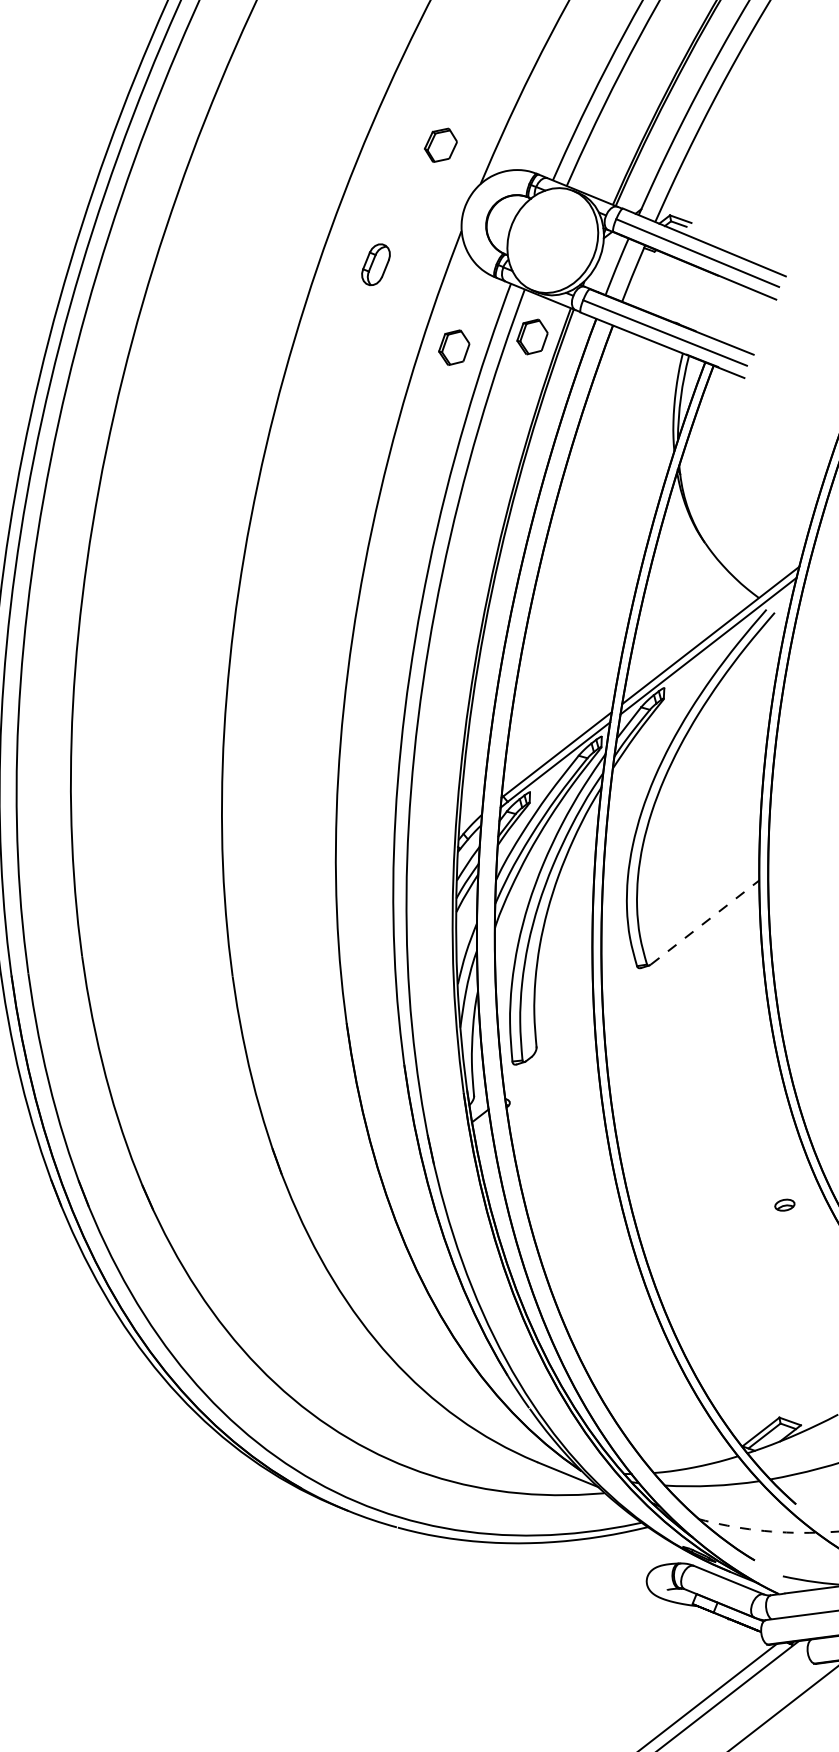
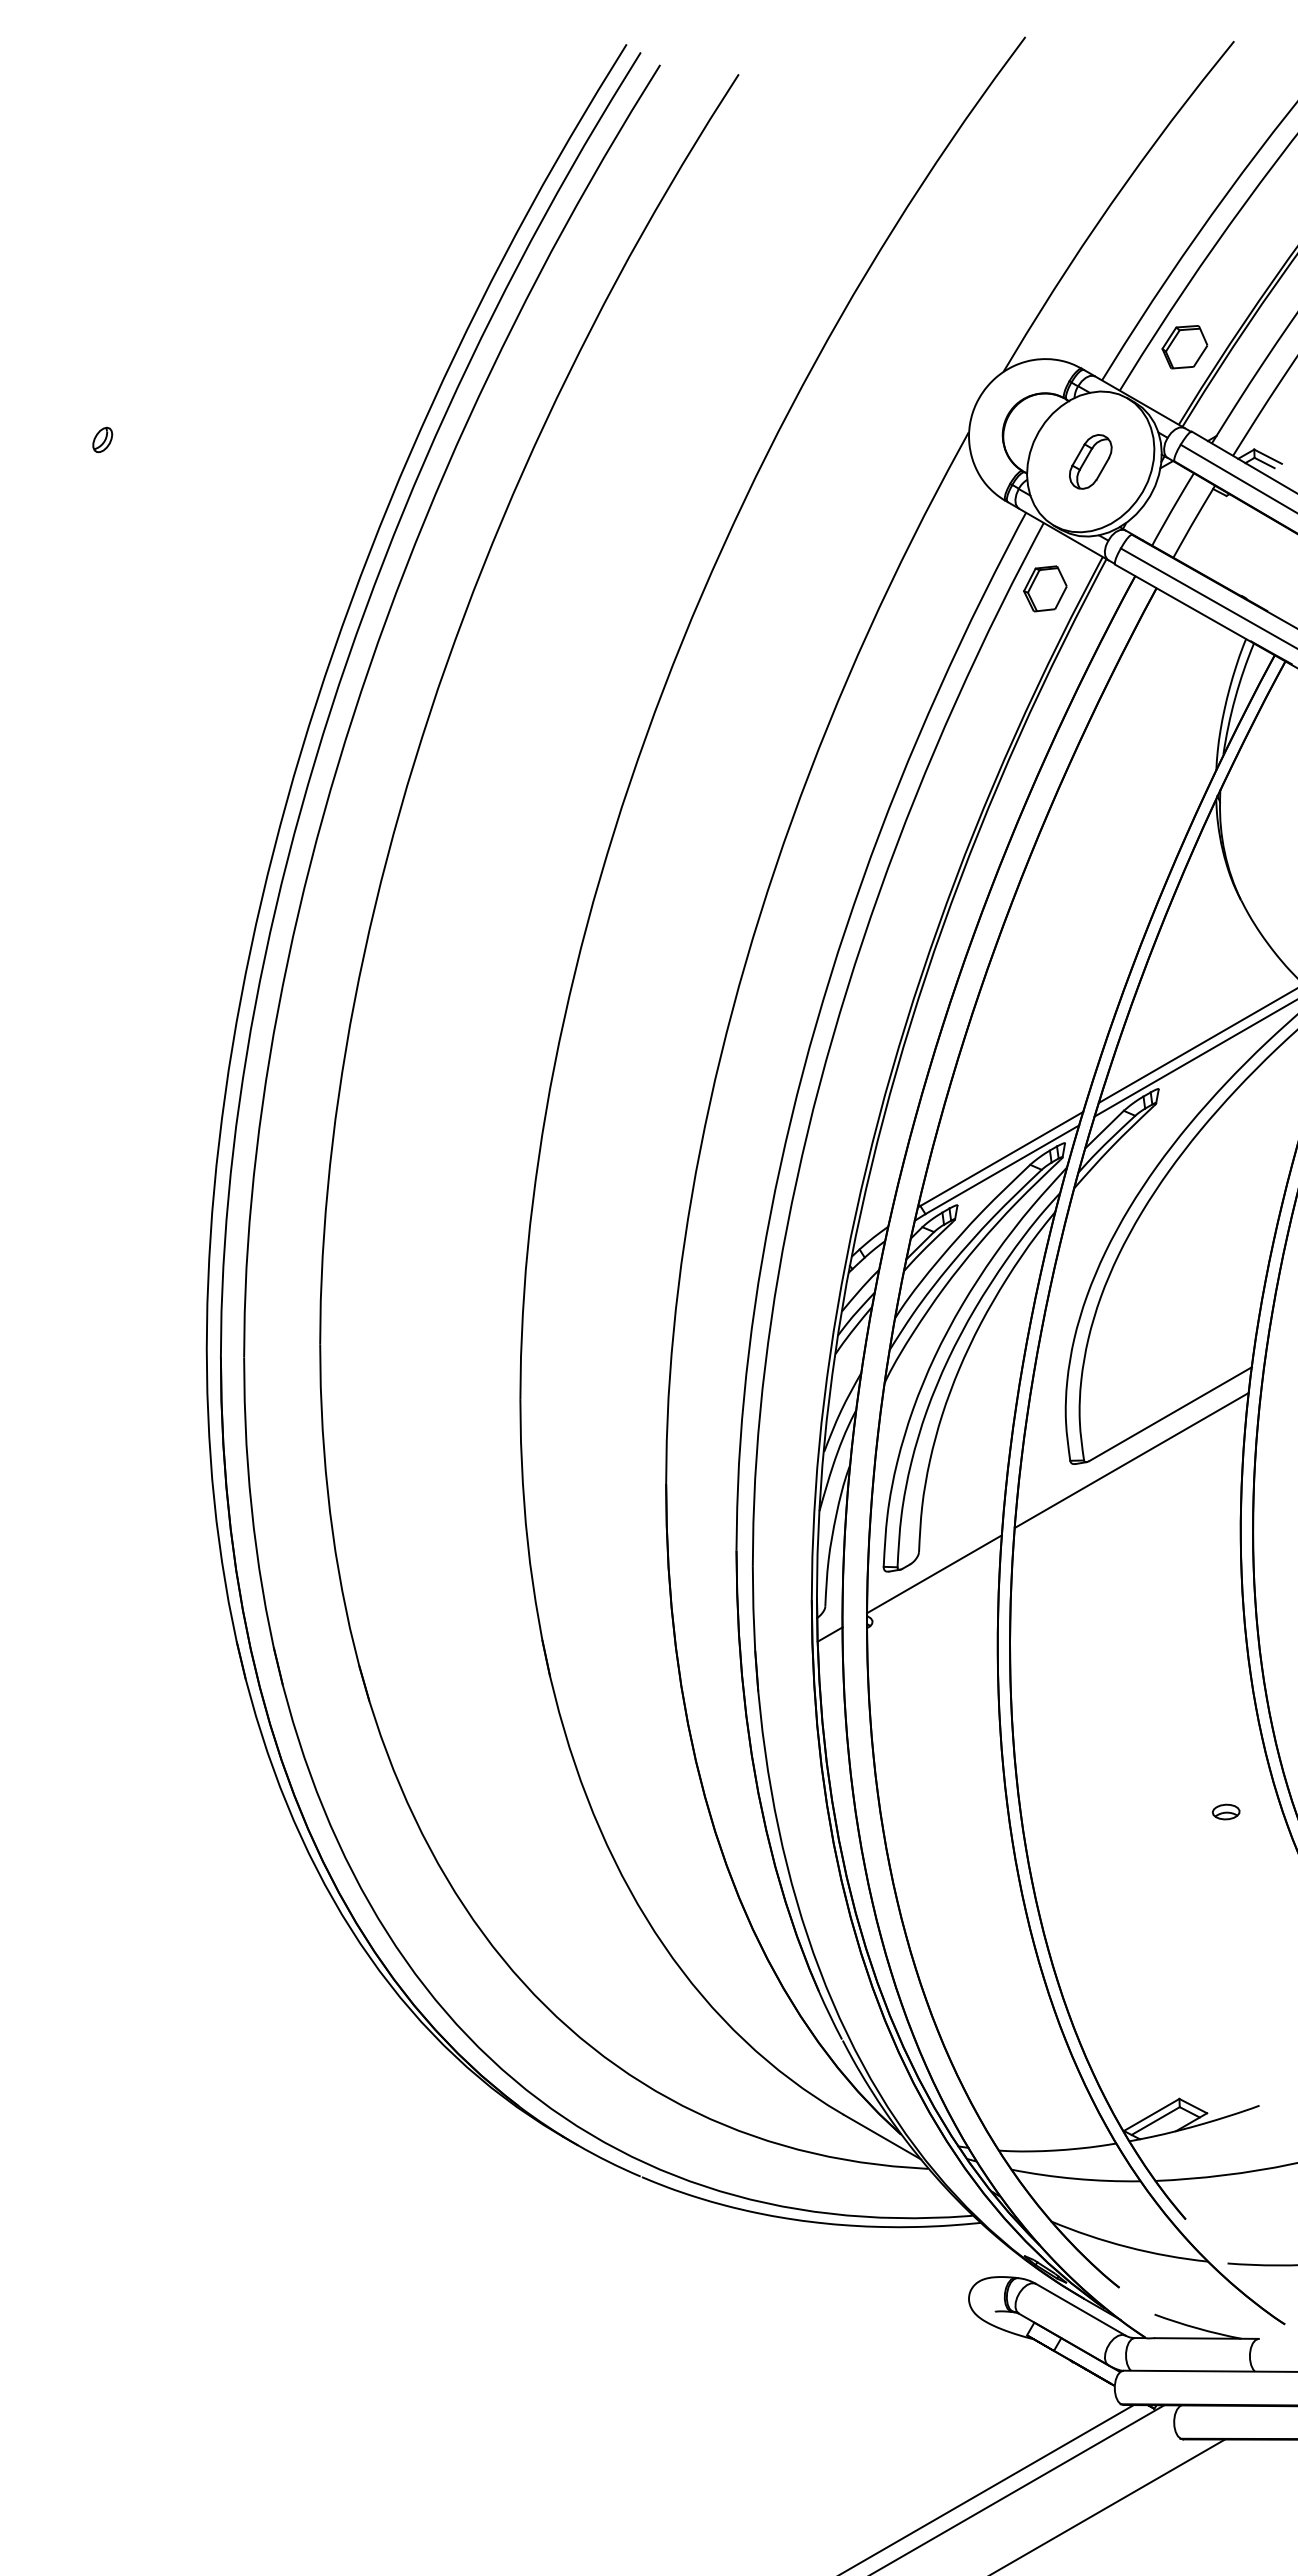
part: (440, 145) -> (1184, 347), moved
part: (375, 264) -> (1090, 461), moved
part: (454, 347) -> (937, 588), removed
line: (705, 922) -> (1170, 1414), dashed -> solid
line: (681, 959) -> (1131, 1460), added
line: (550, 1062) -> (934, 1574), added
arc: (756, 1530) -> (1127, 2247), dashed -> solid

